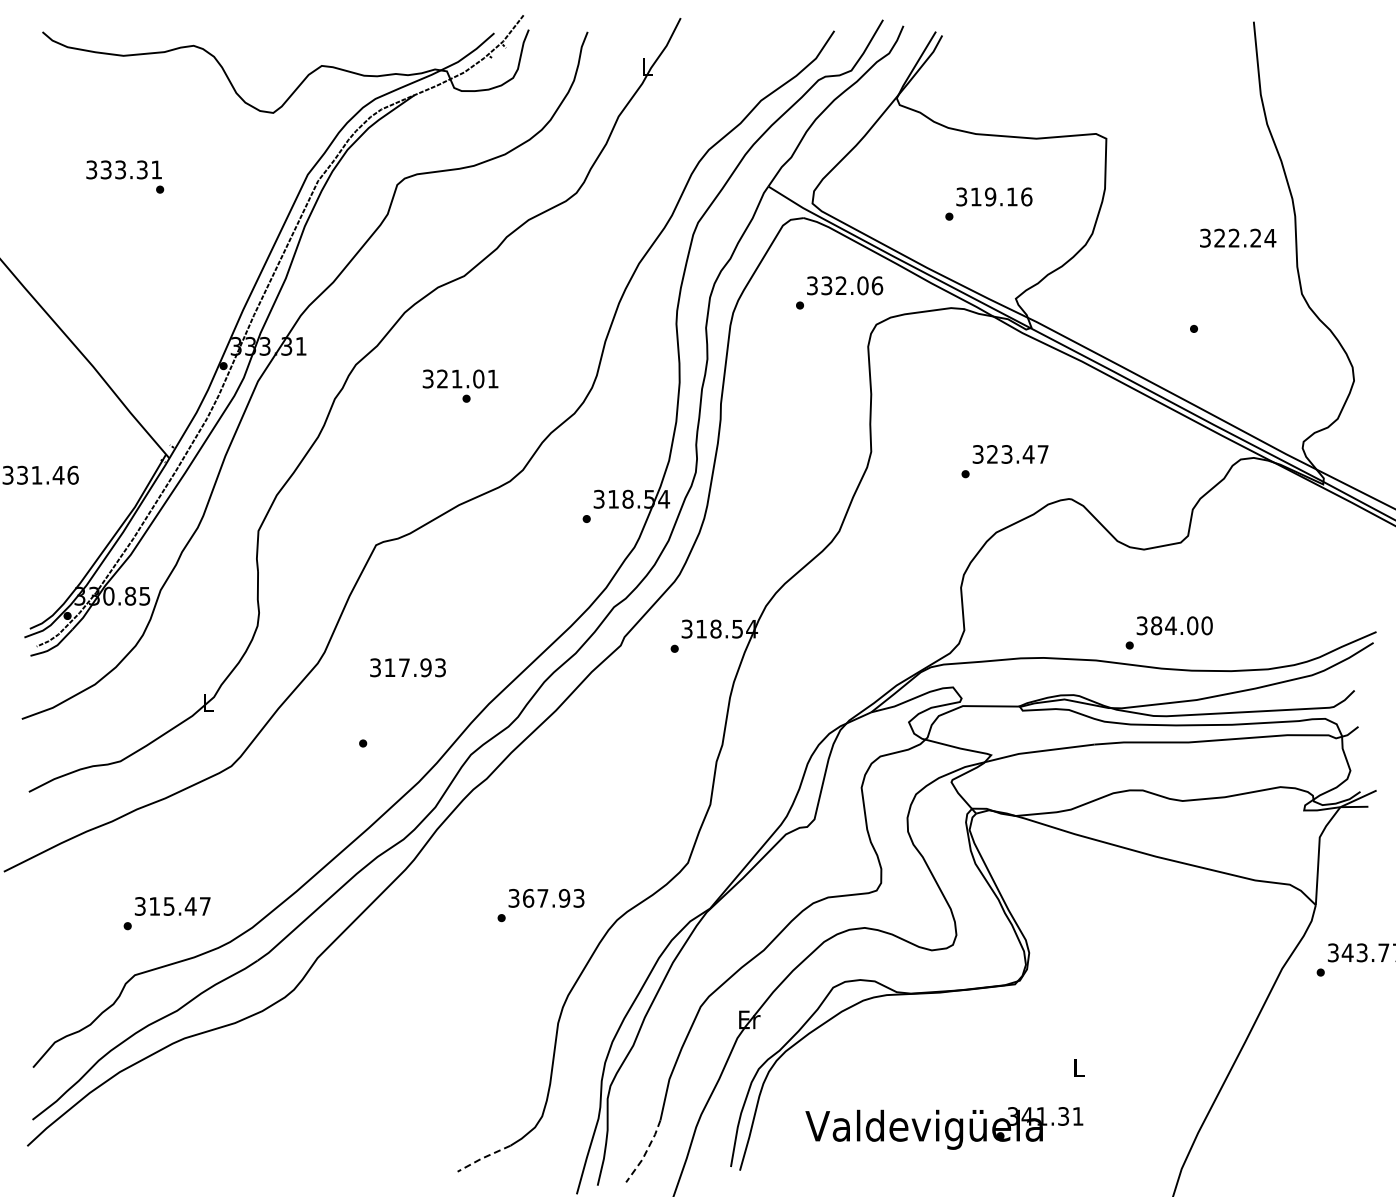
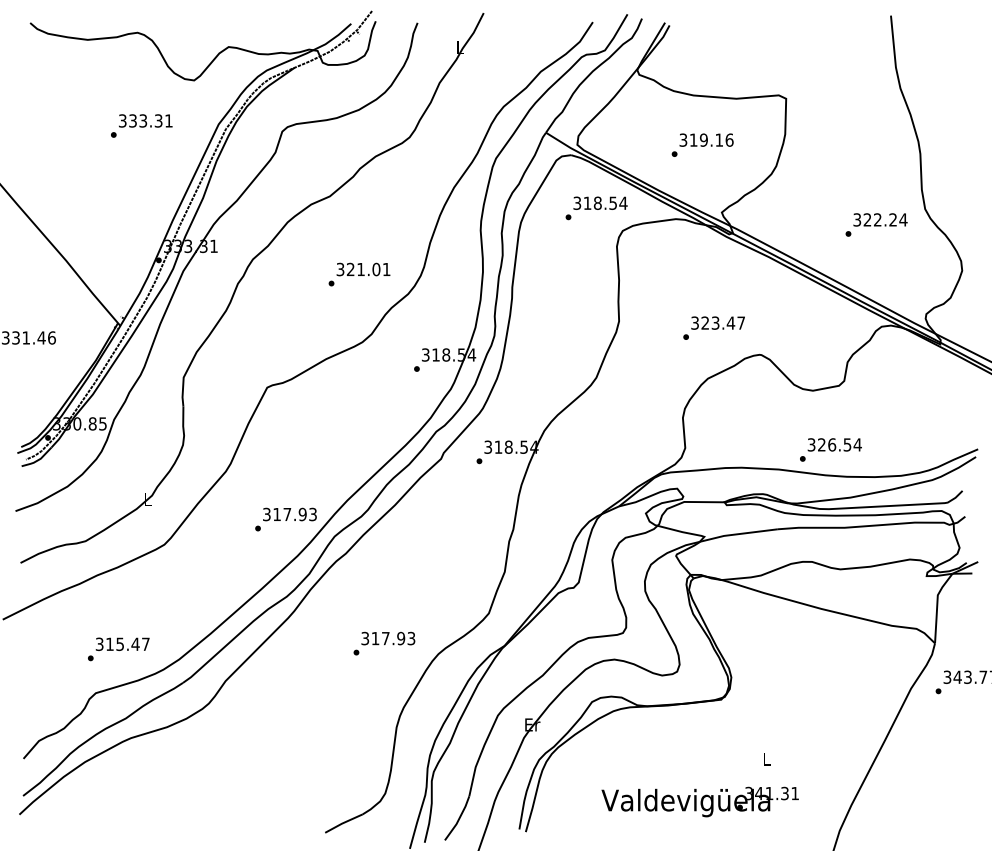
text: (123, 169) -> (145, 120), moved
text: (1238, 237) -> (880, 219), moved
text: (852, 285) -> (605, 203), 332.06 -> 318.54
text: (460, 378) -> (363, 269), moved
text: (1182, 625) -> (840, 444), 384.00 -> 326.54
text: (407, 667) -> (289, 514), moved
text: (528, 897) -> (375, 637), 367.93 -> 317.93
text: (944, 1128) -> (700, 802), moved
line: (646, 1152) -> (459, 819), dashed -> solid
line: (482, 1158) -> (342, 823), dashed -> solid

